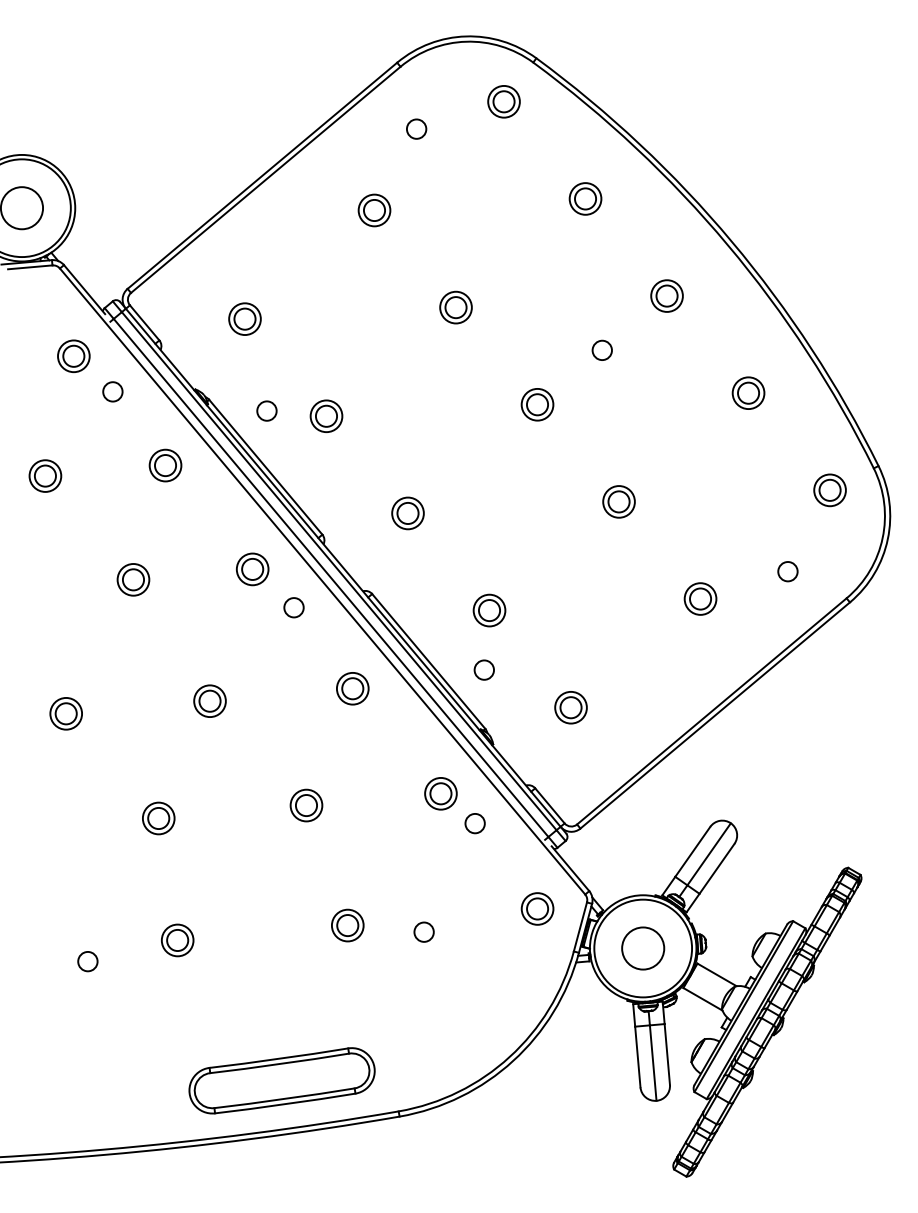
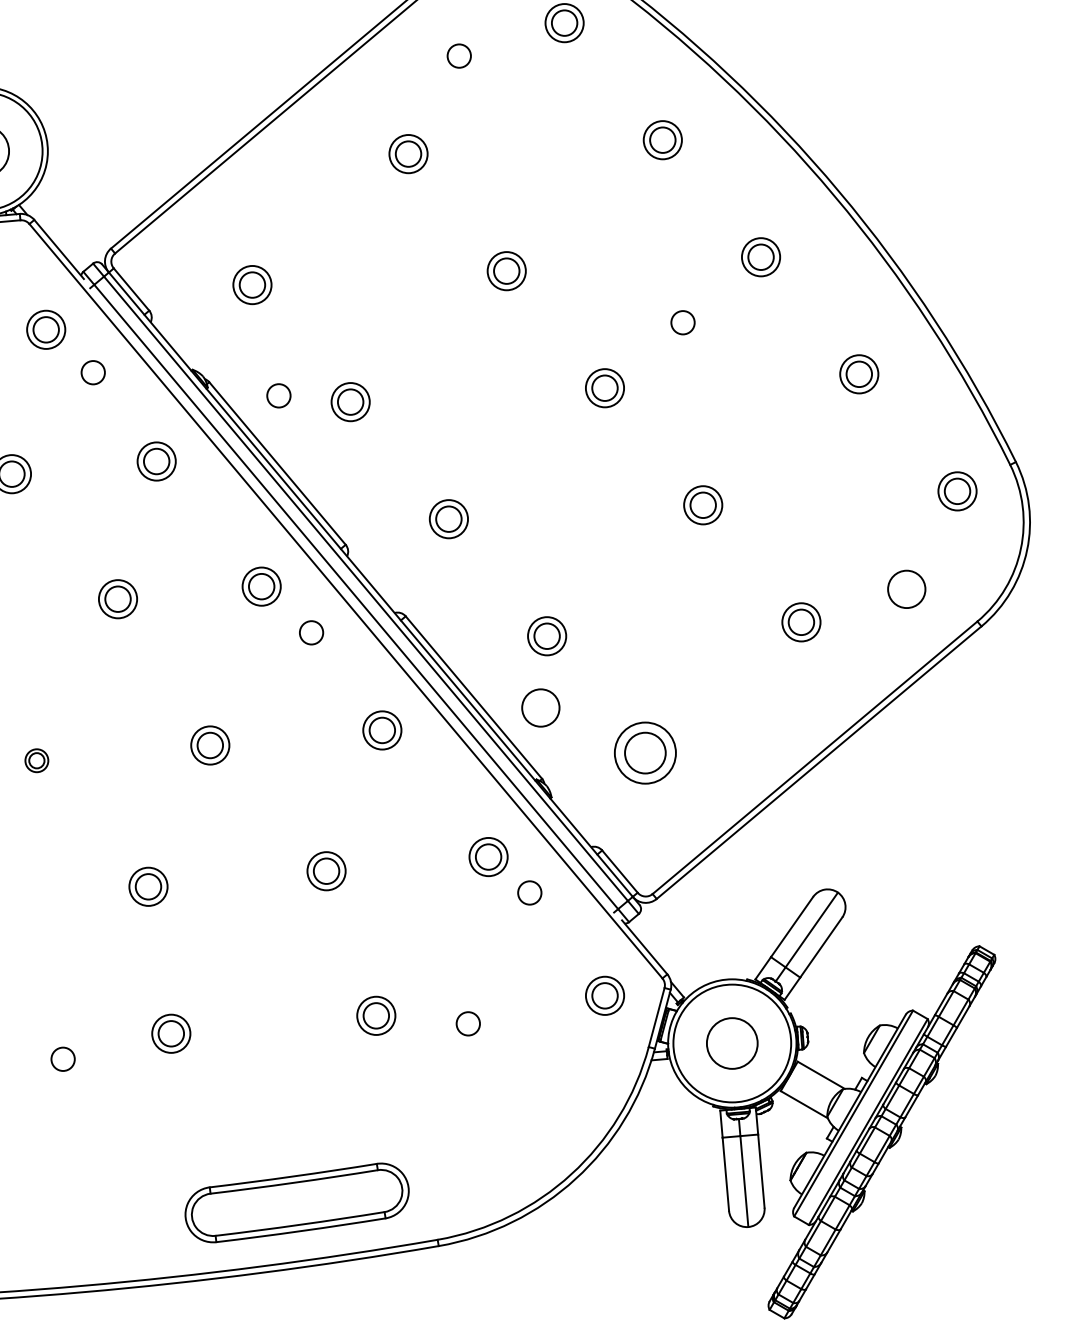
circle: (787, 571) -> (906, 589), size x1.6
circle: (484, 669) -> (541, 707), size x1.6
part: (570, 707) -> (644, 753), size x1.6
part: (65, 713) -> (36, 760), size x0.6

